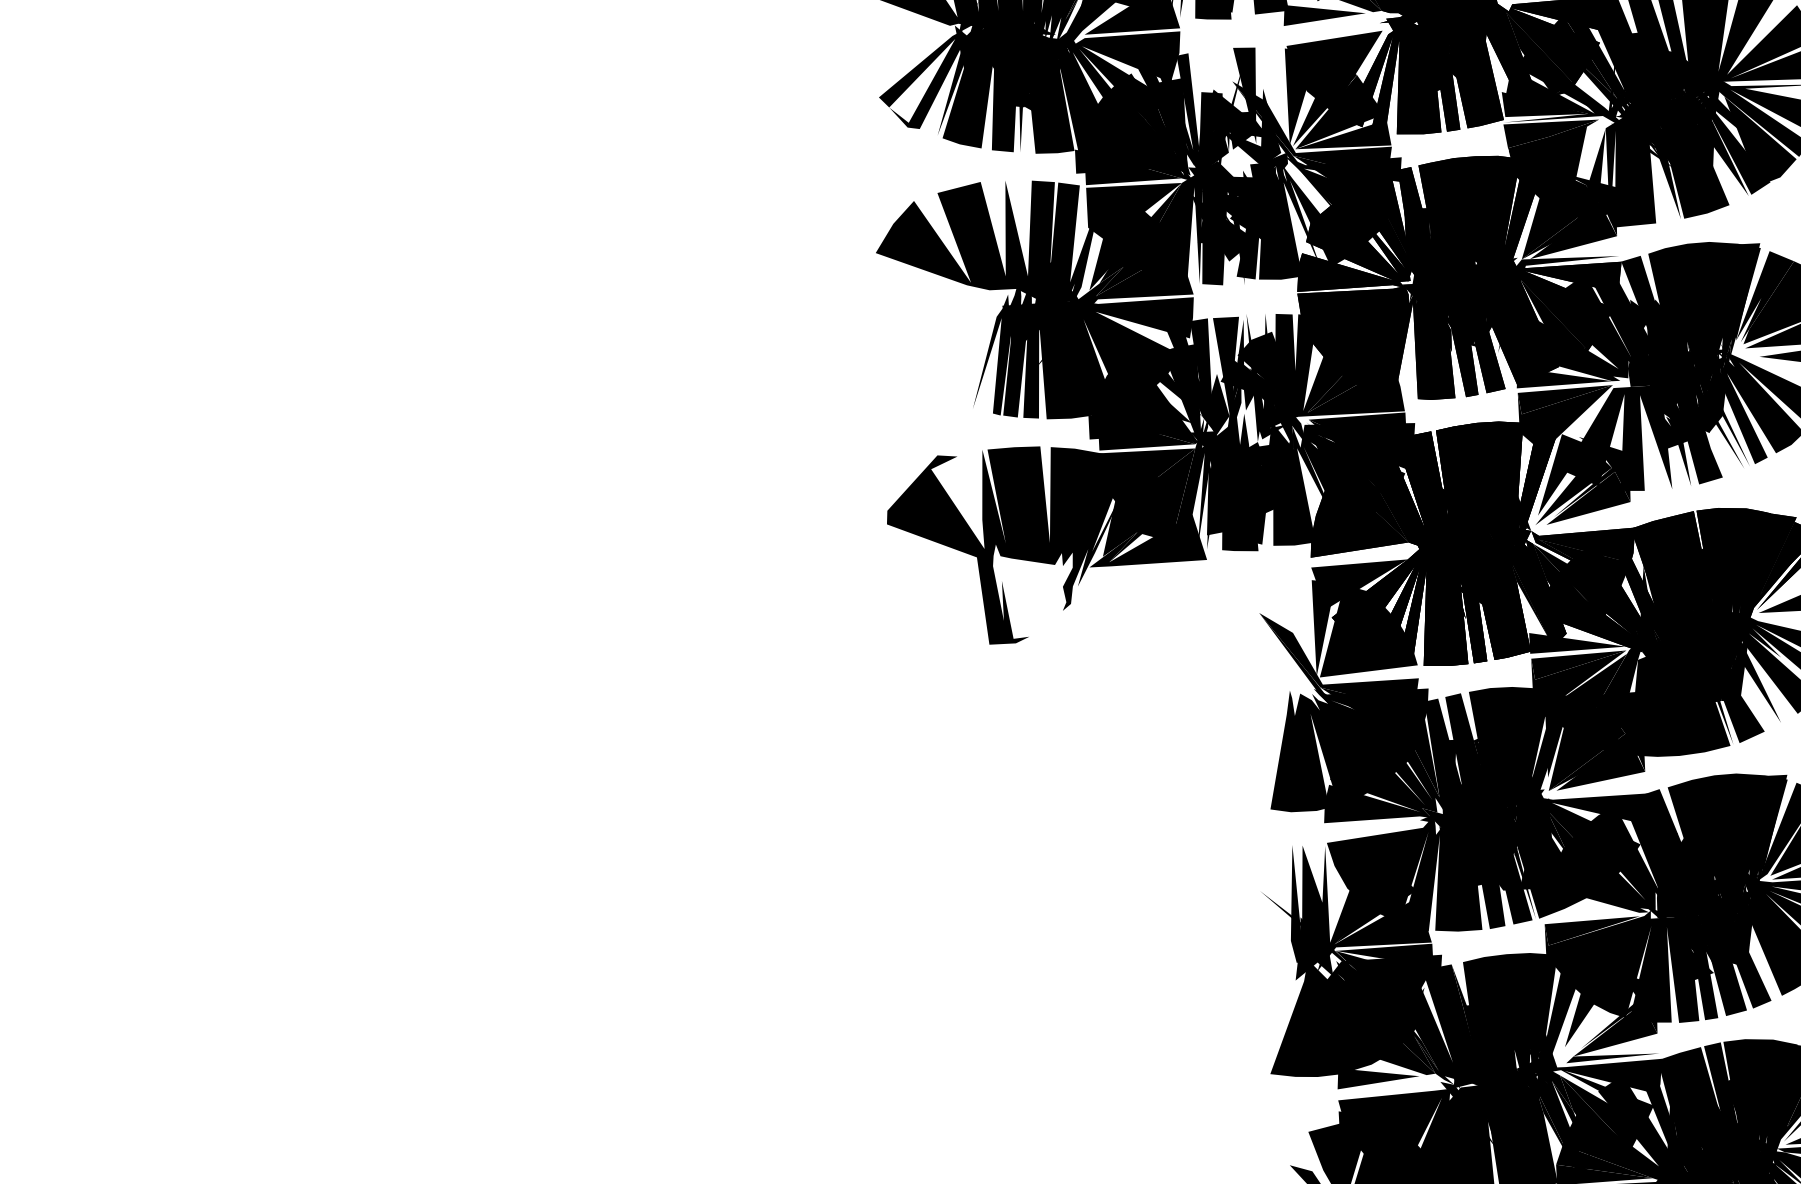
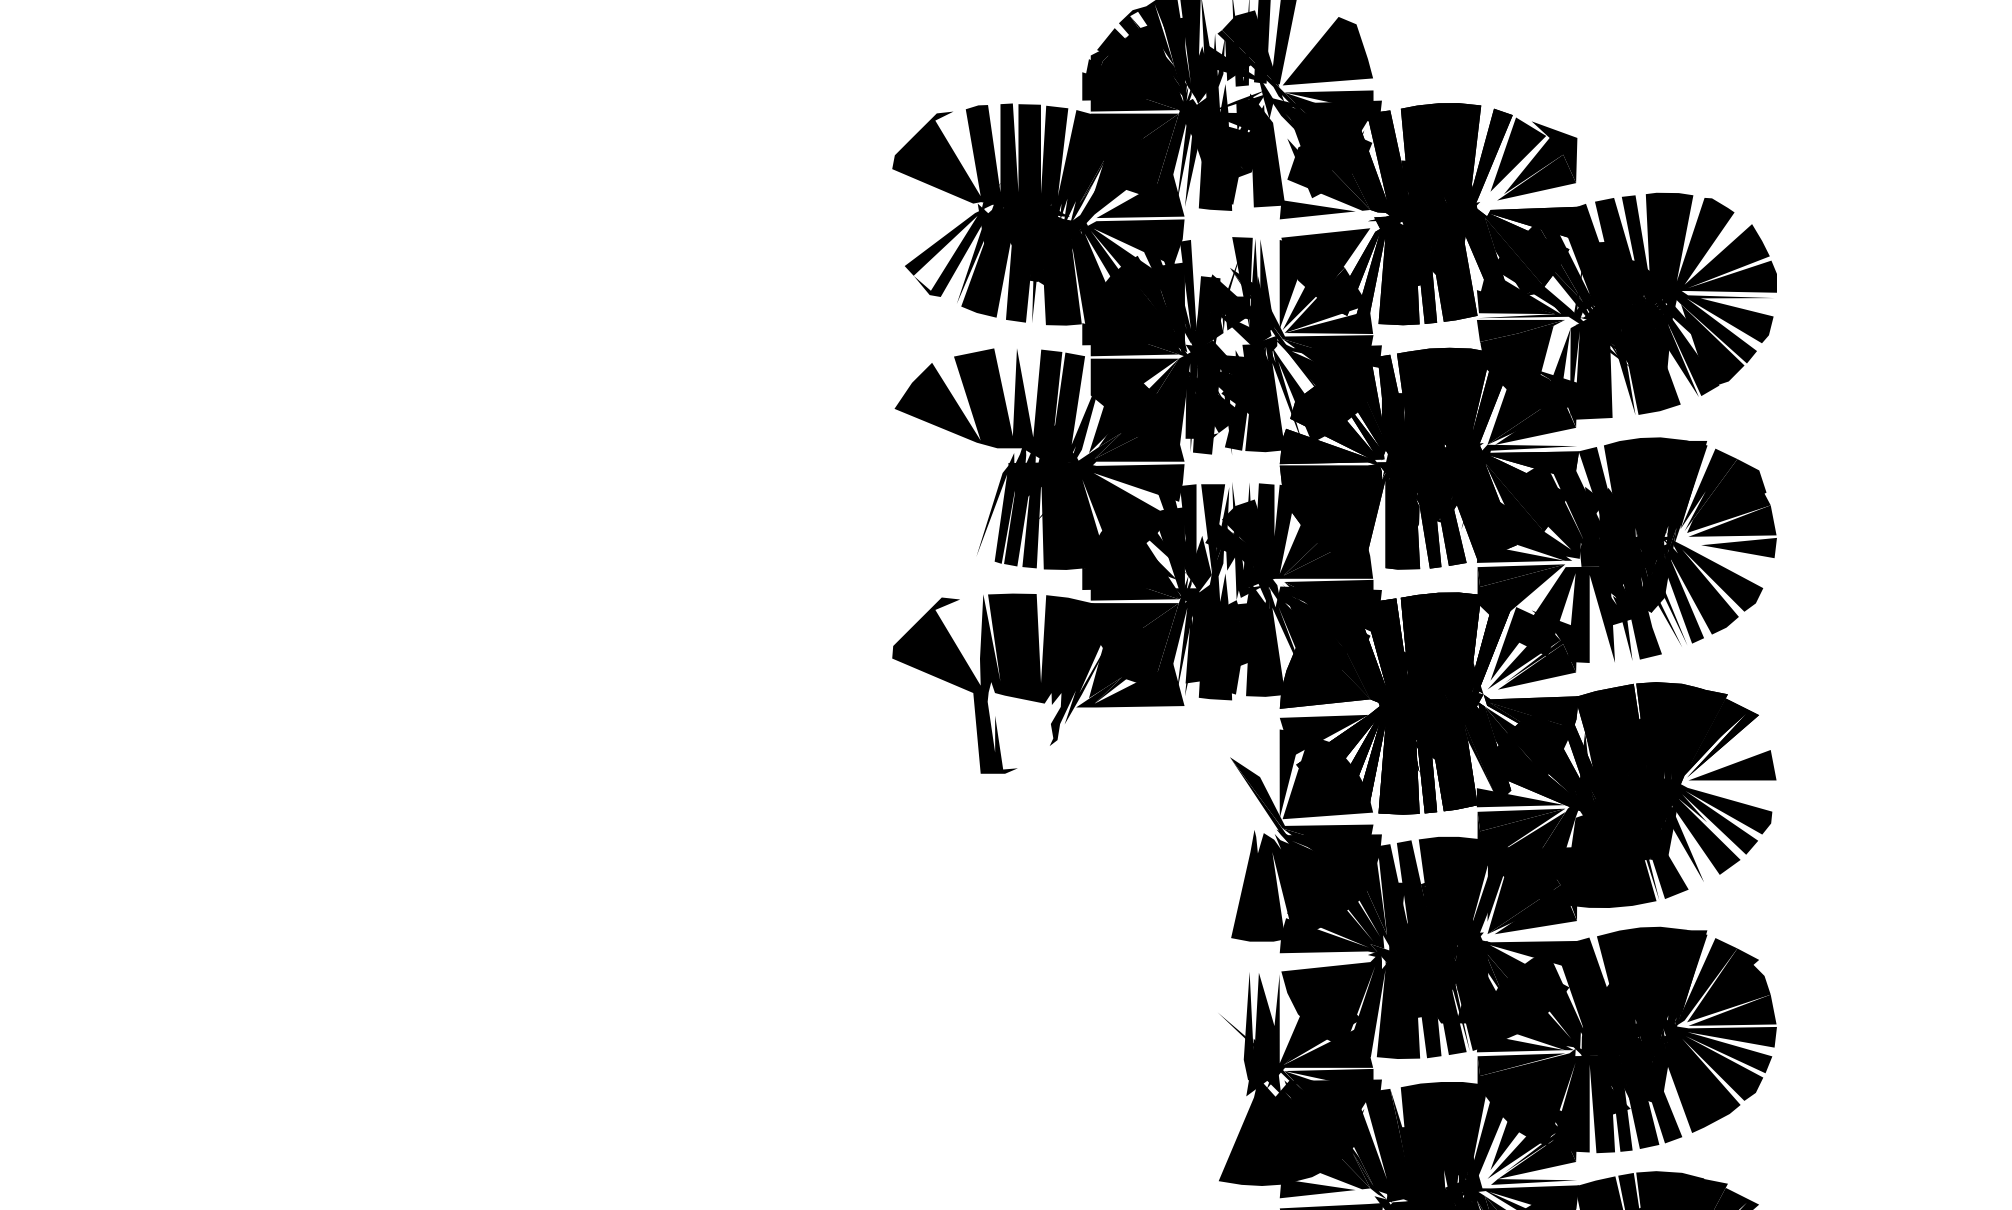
fill: (1267, 103) -> (1261, 289), added
fill: (1208, 230) -> (1201, 403), added
fill: (1590, 906) -> (1520, 1042), added
fill: (1599, 1019) -> (1523, 1146), added

